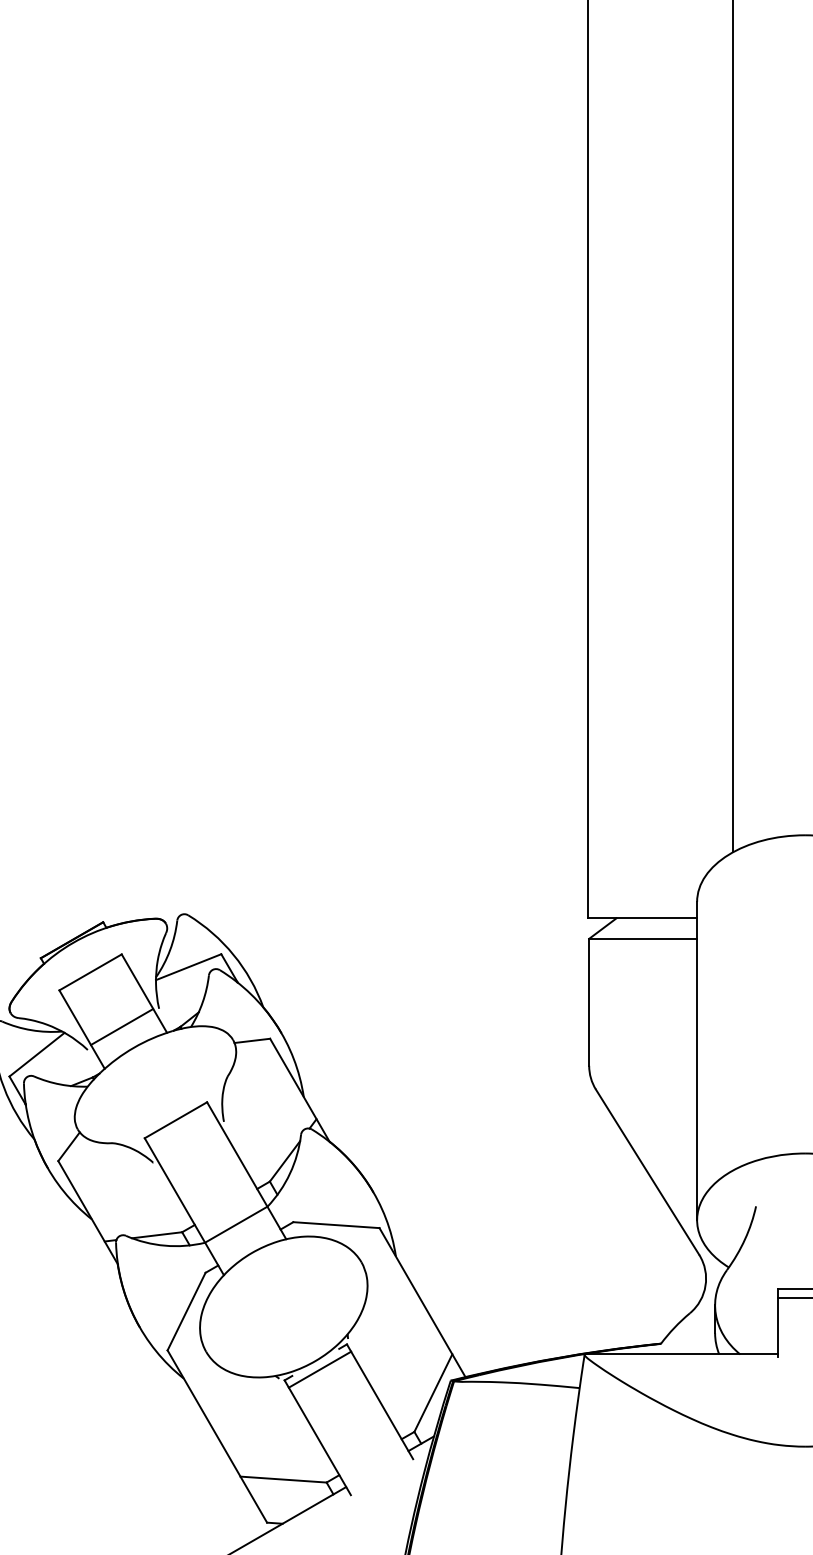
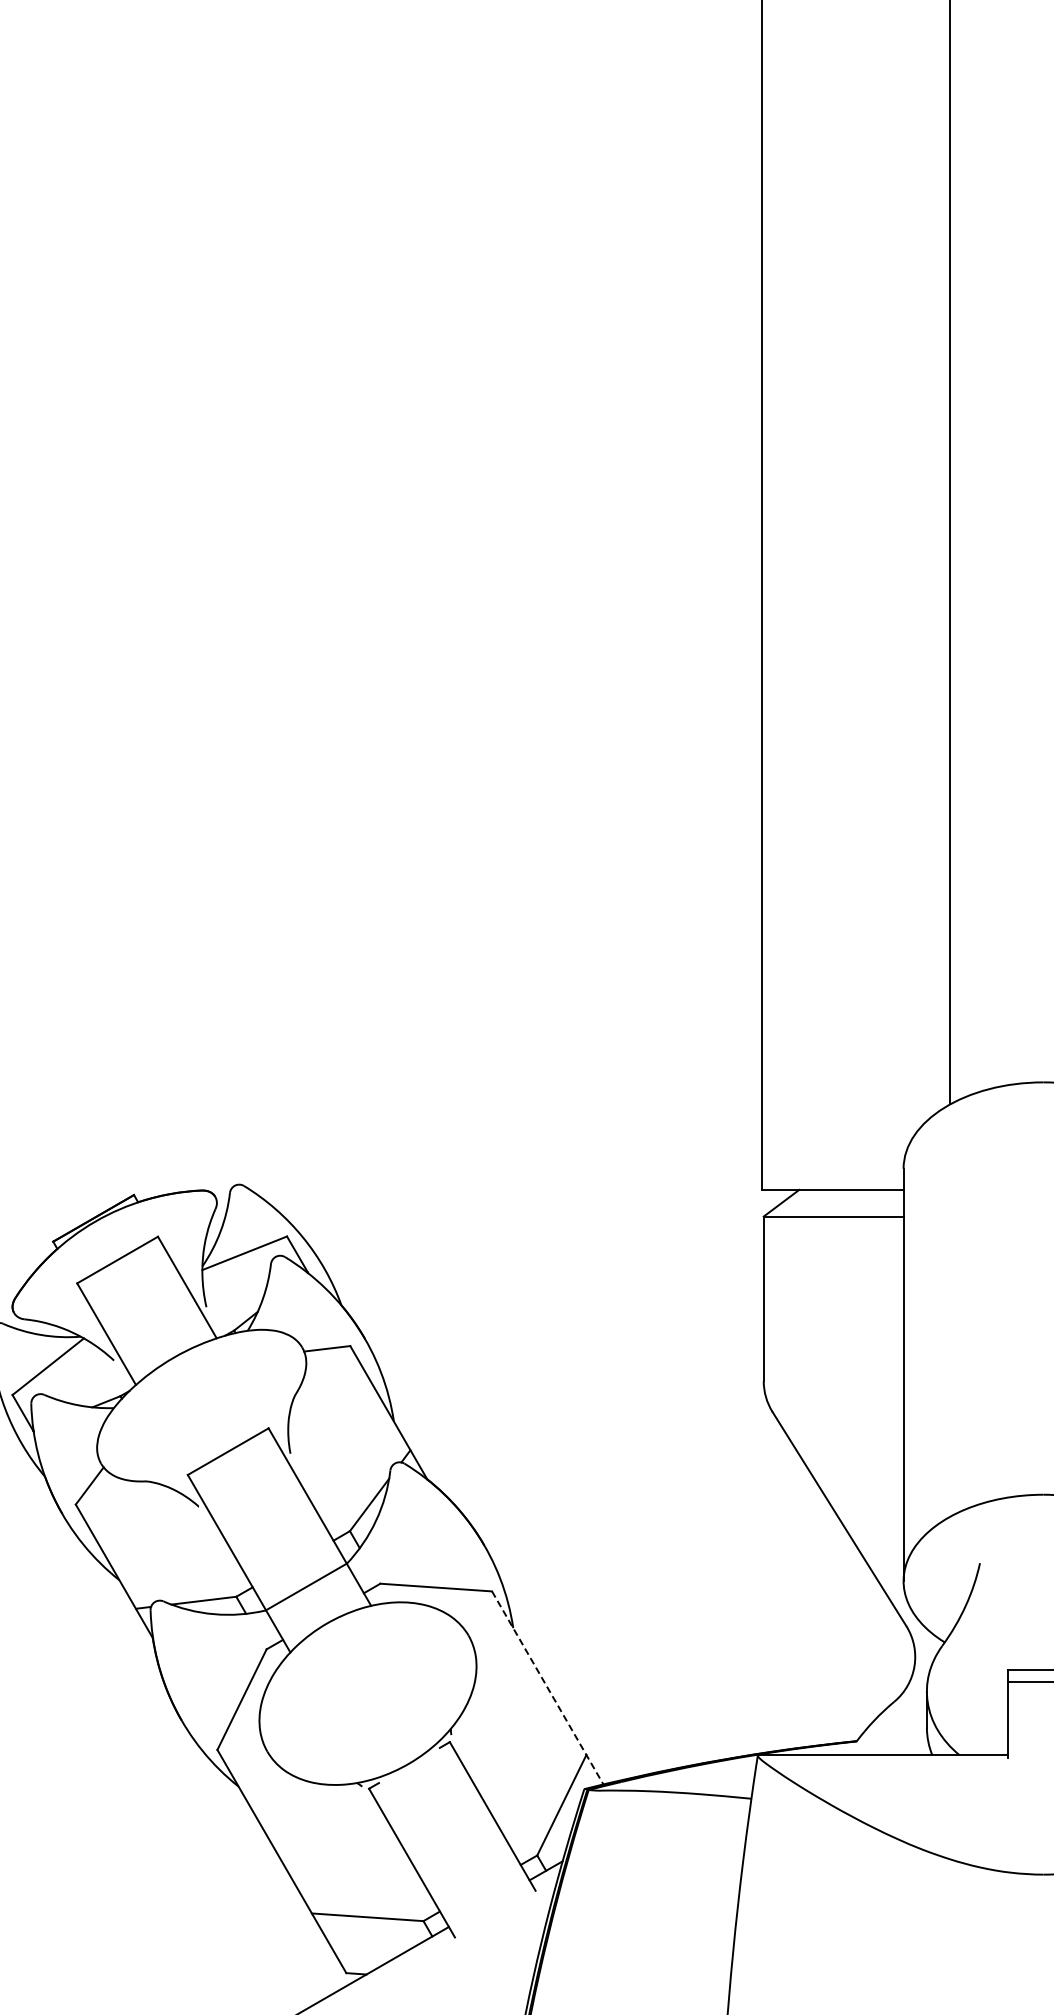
line: (122, 1026) -> (158, 1330), removed
line: (423, 1303) -> (548, 1688), solid -> dashed
line: (319, 1369) -> (414, 1774), removed

